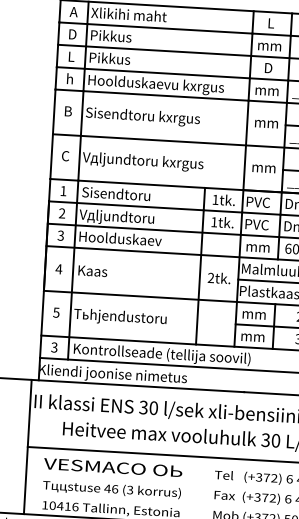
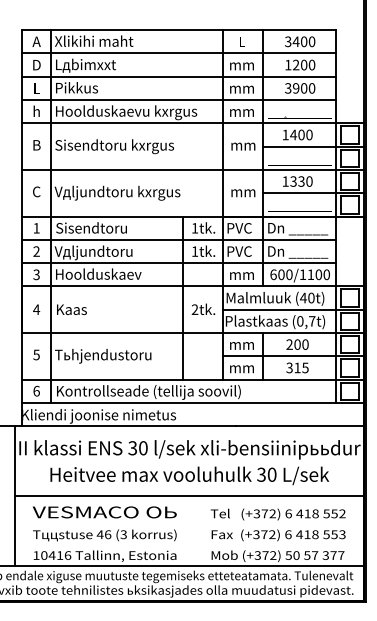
text: (120, 37) -> (86, 65), Pikkus -> Lдbimххt
text: (267, 68) -> (241, 88), D -> mm
text: (54, 346) -> (36, 390), 3 -> 6

